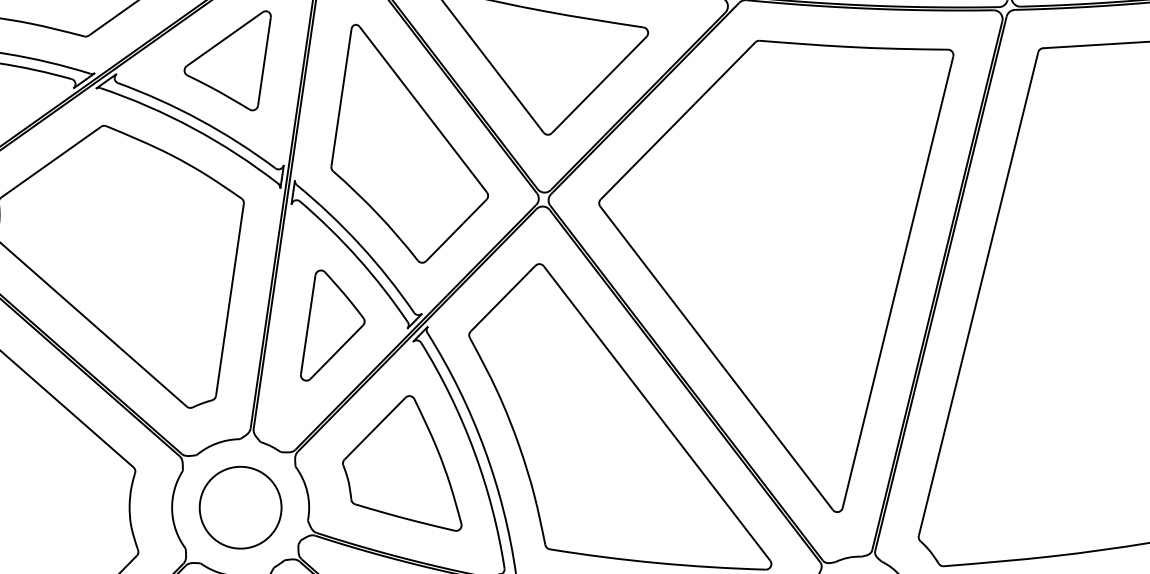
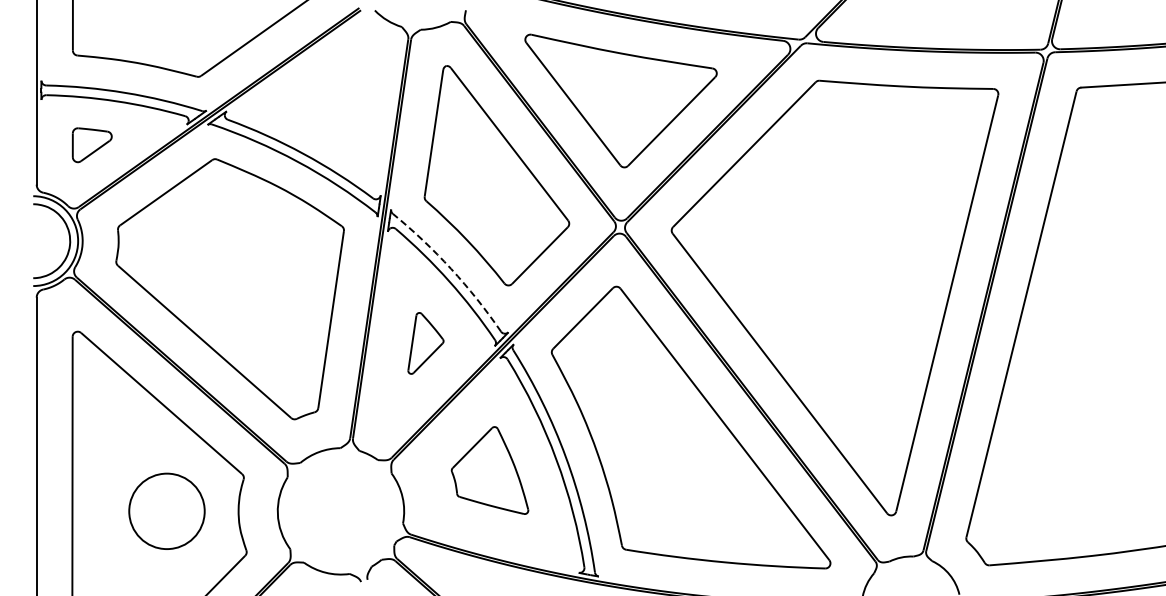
part: (227, 60) -> (328, 98), removed
arc: (360, 244) -> (451, 268), solid -> dashed
part: (332, 325) -> (425, 343), size x0.6
part: (401, 463) -> (489, 470), size x0.7
circle: (240, 506) -> (166, 510), moved

